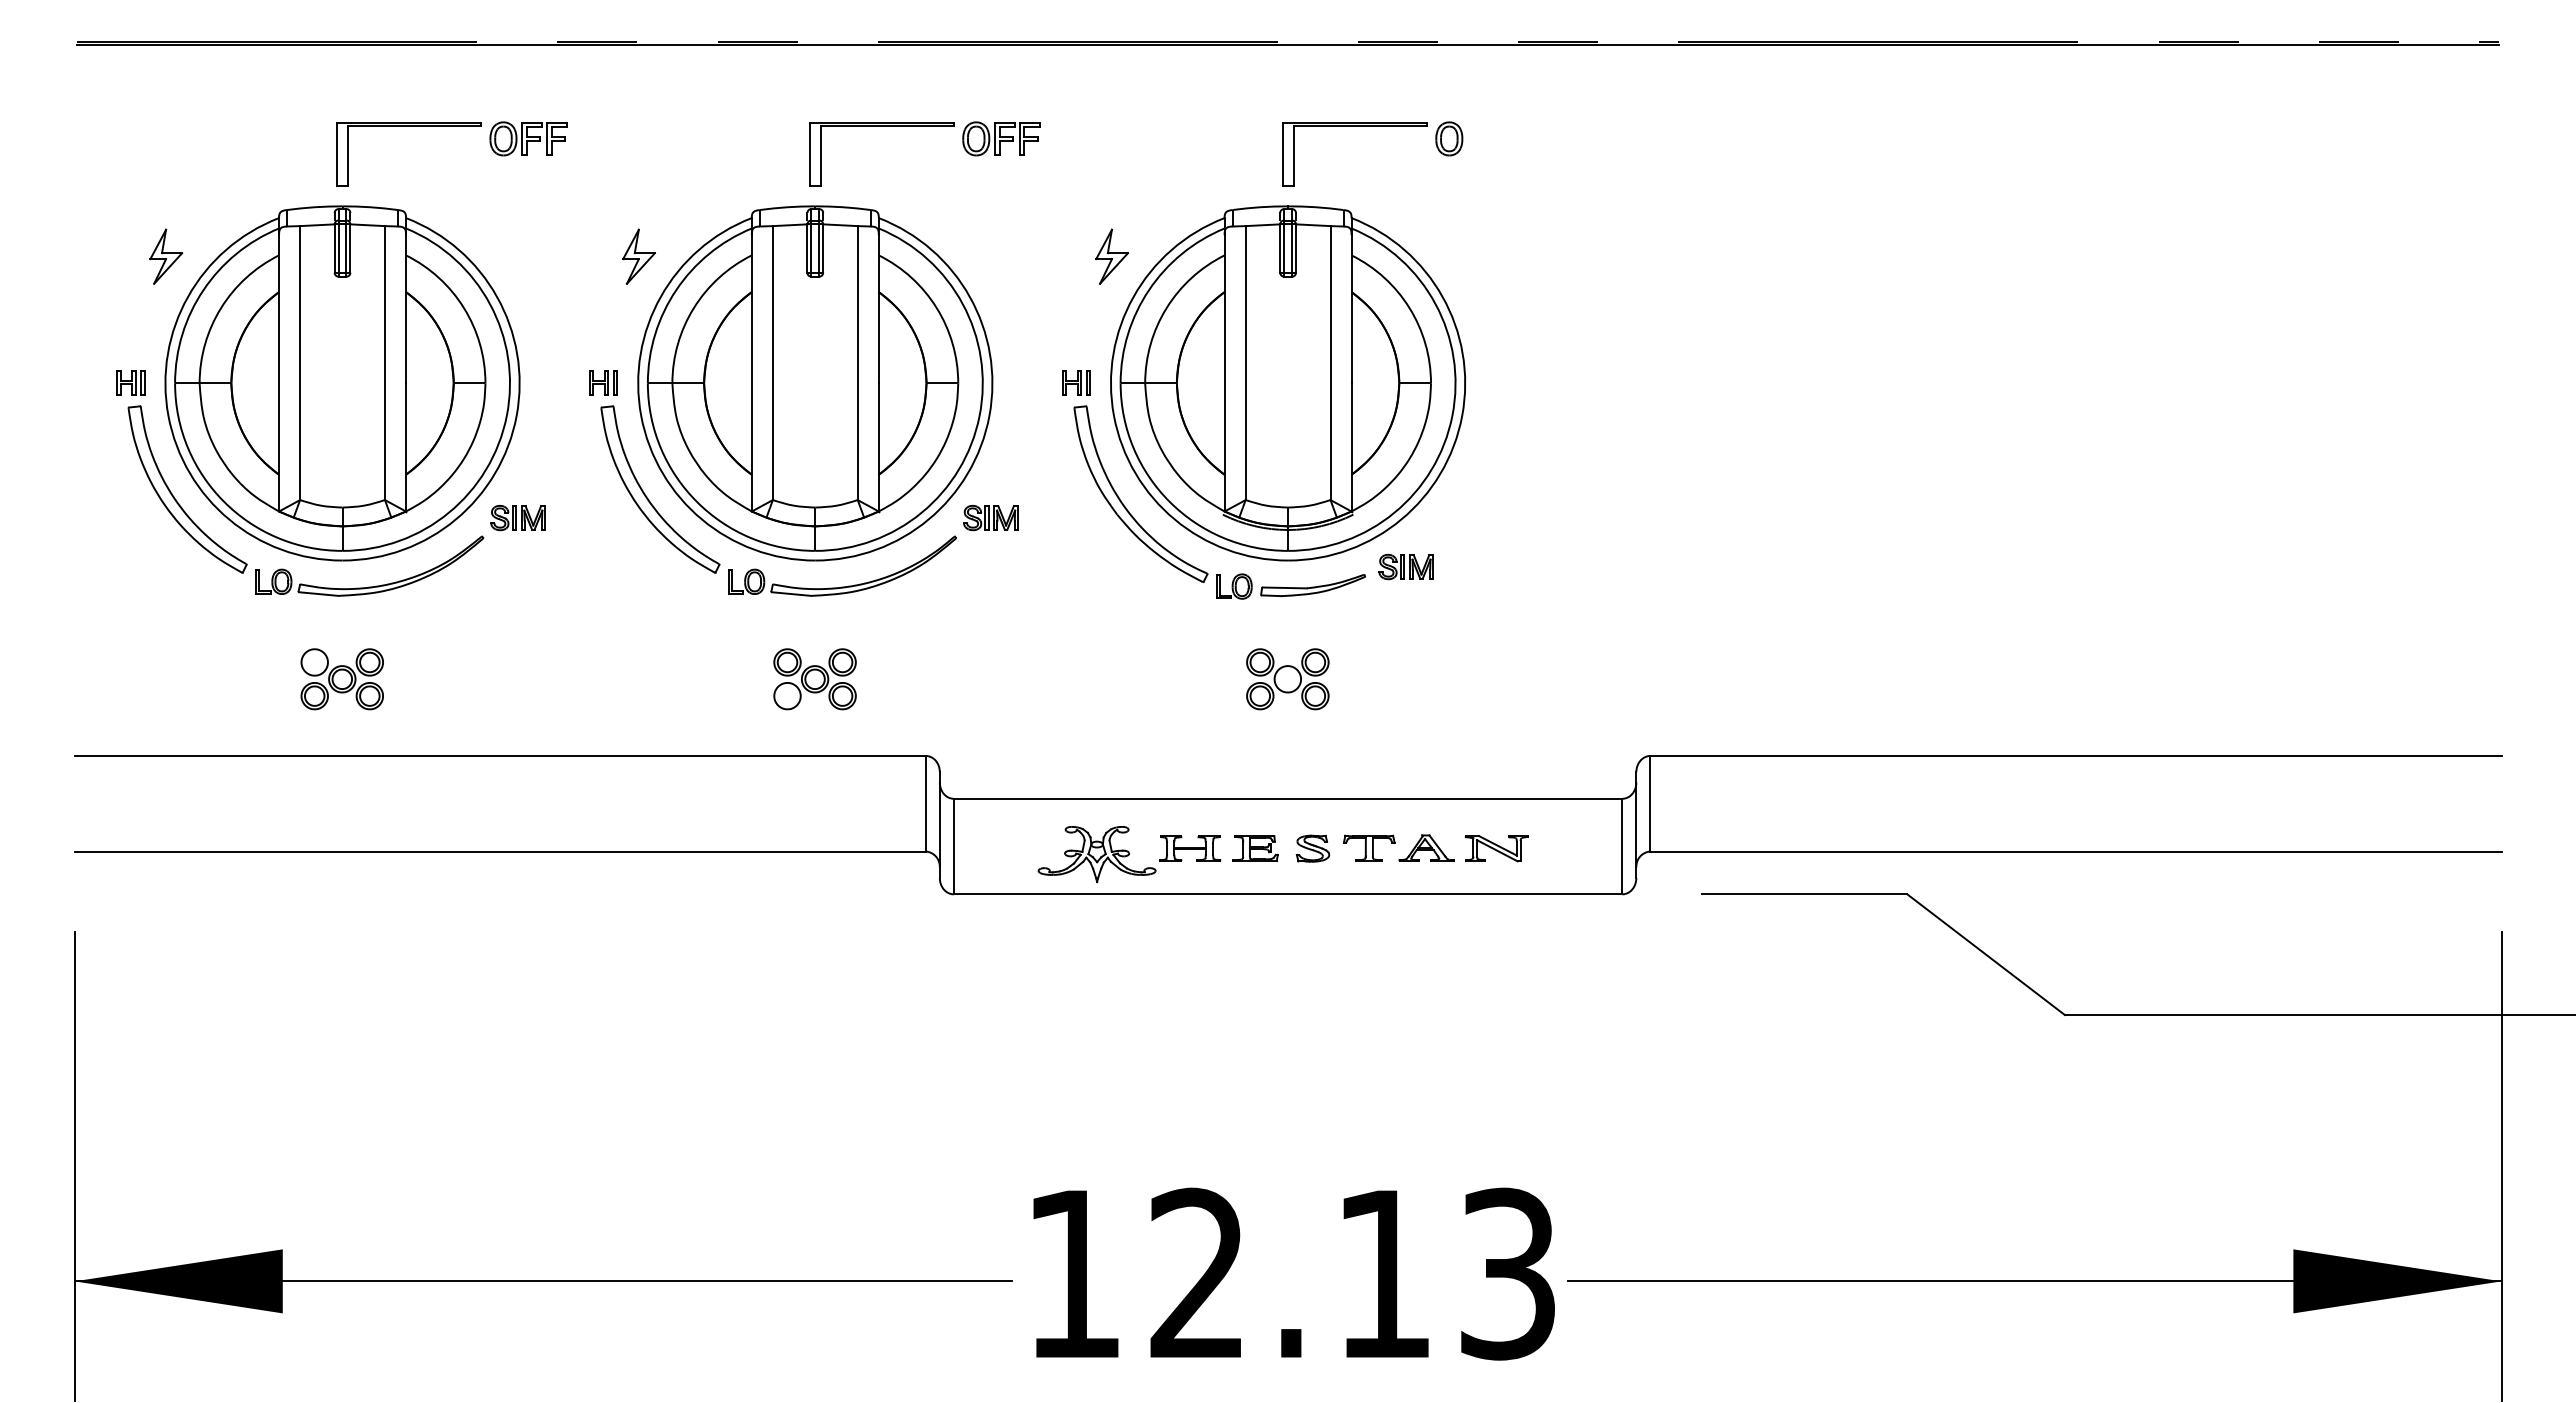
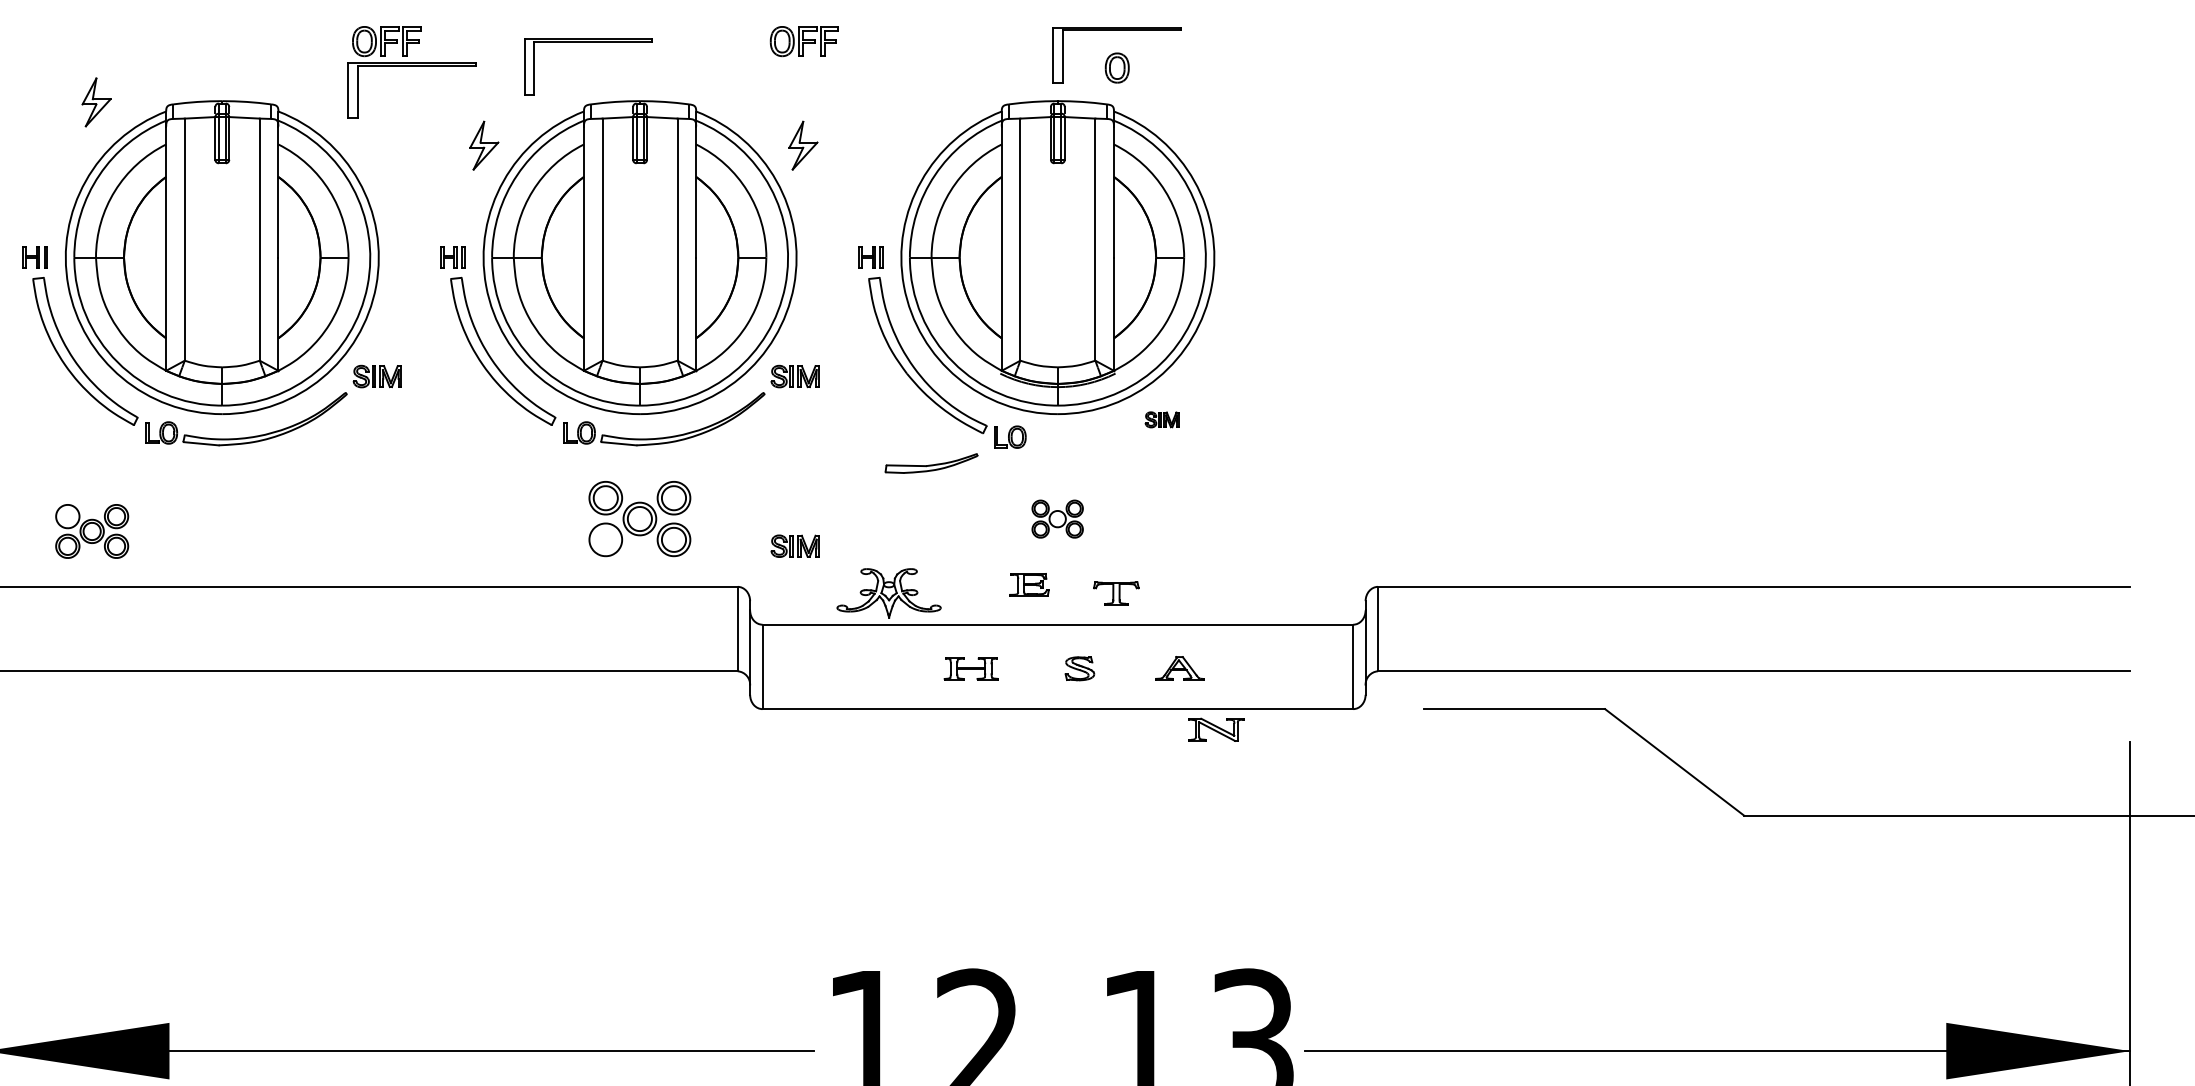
part: (408, 126) -> (411, 65), moved
part: (881, 126) -> (588, 42), moved
part: (1449, 138) -> (1117, 67), moved
part: (166, 256) -> (96, 102), moved
part: (1111, 256) -> (802, 145), moved
part: (1405, 566) -> (1161, 419), size x0.7
part: (1313, 585) -> (931, 463), moved
part: (341, 679) -> (91, 531), moved
part: (814, 679) -> (639, 519), size x1.4
part: (1287, 679) -> (1057, 519), size x0.7
part: (990, 710) -> (794, 546), added
part: (1369, 847) -> (1116, 592), moved
part: (1255, 848) -> (1029, 584), moved
part: (1496, 848) -> (1216, 729), moved
part: (1096, 854) -> (888, 593), moved

